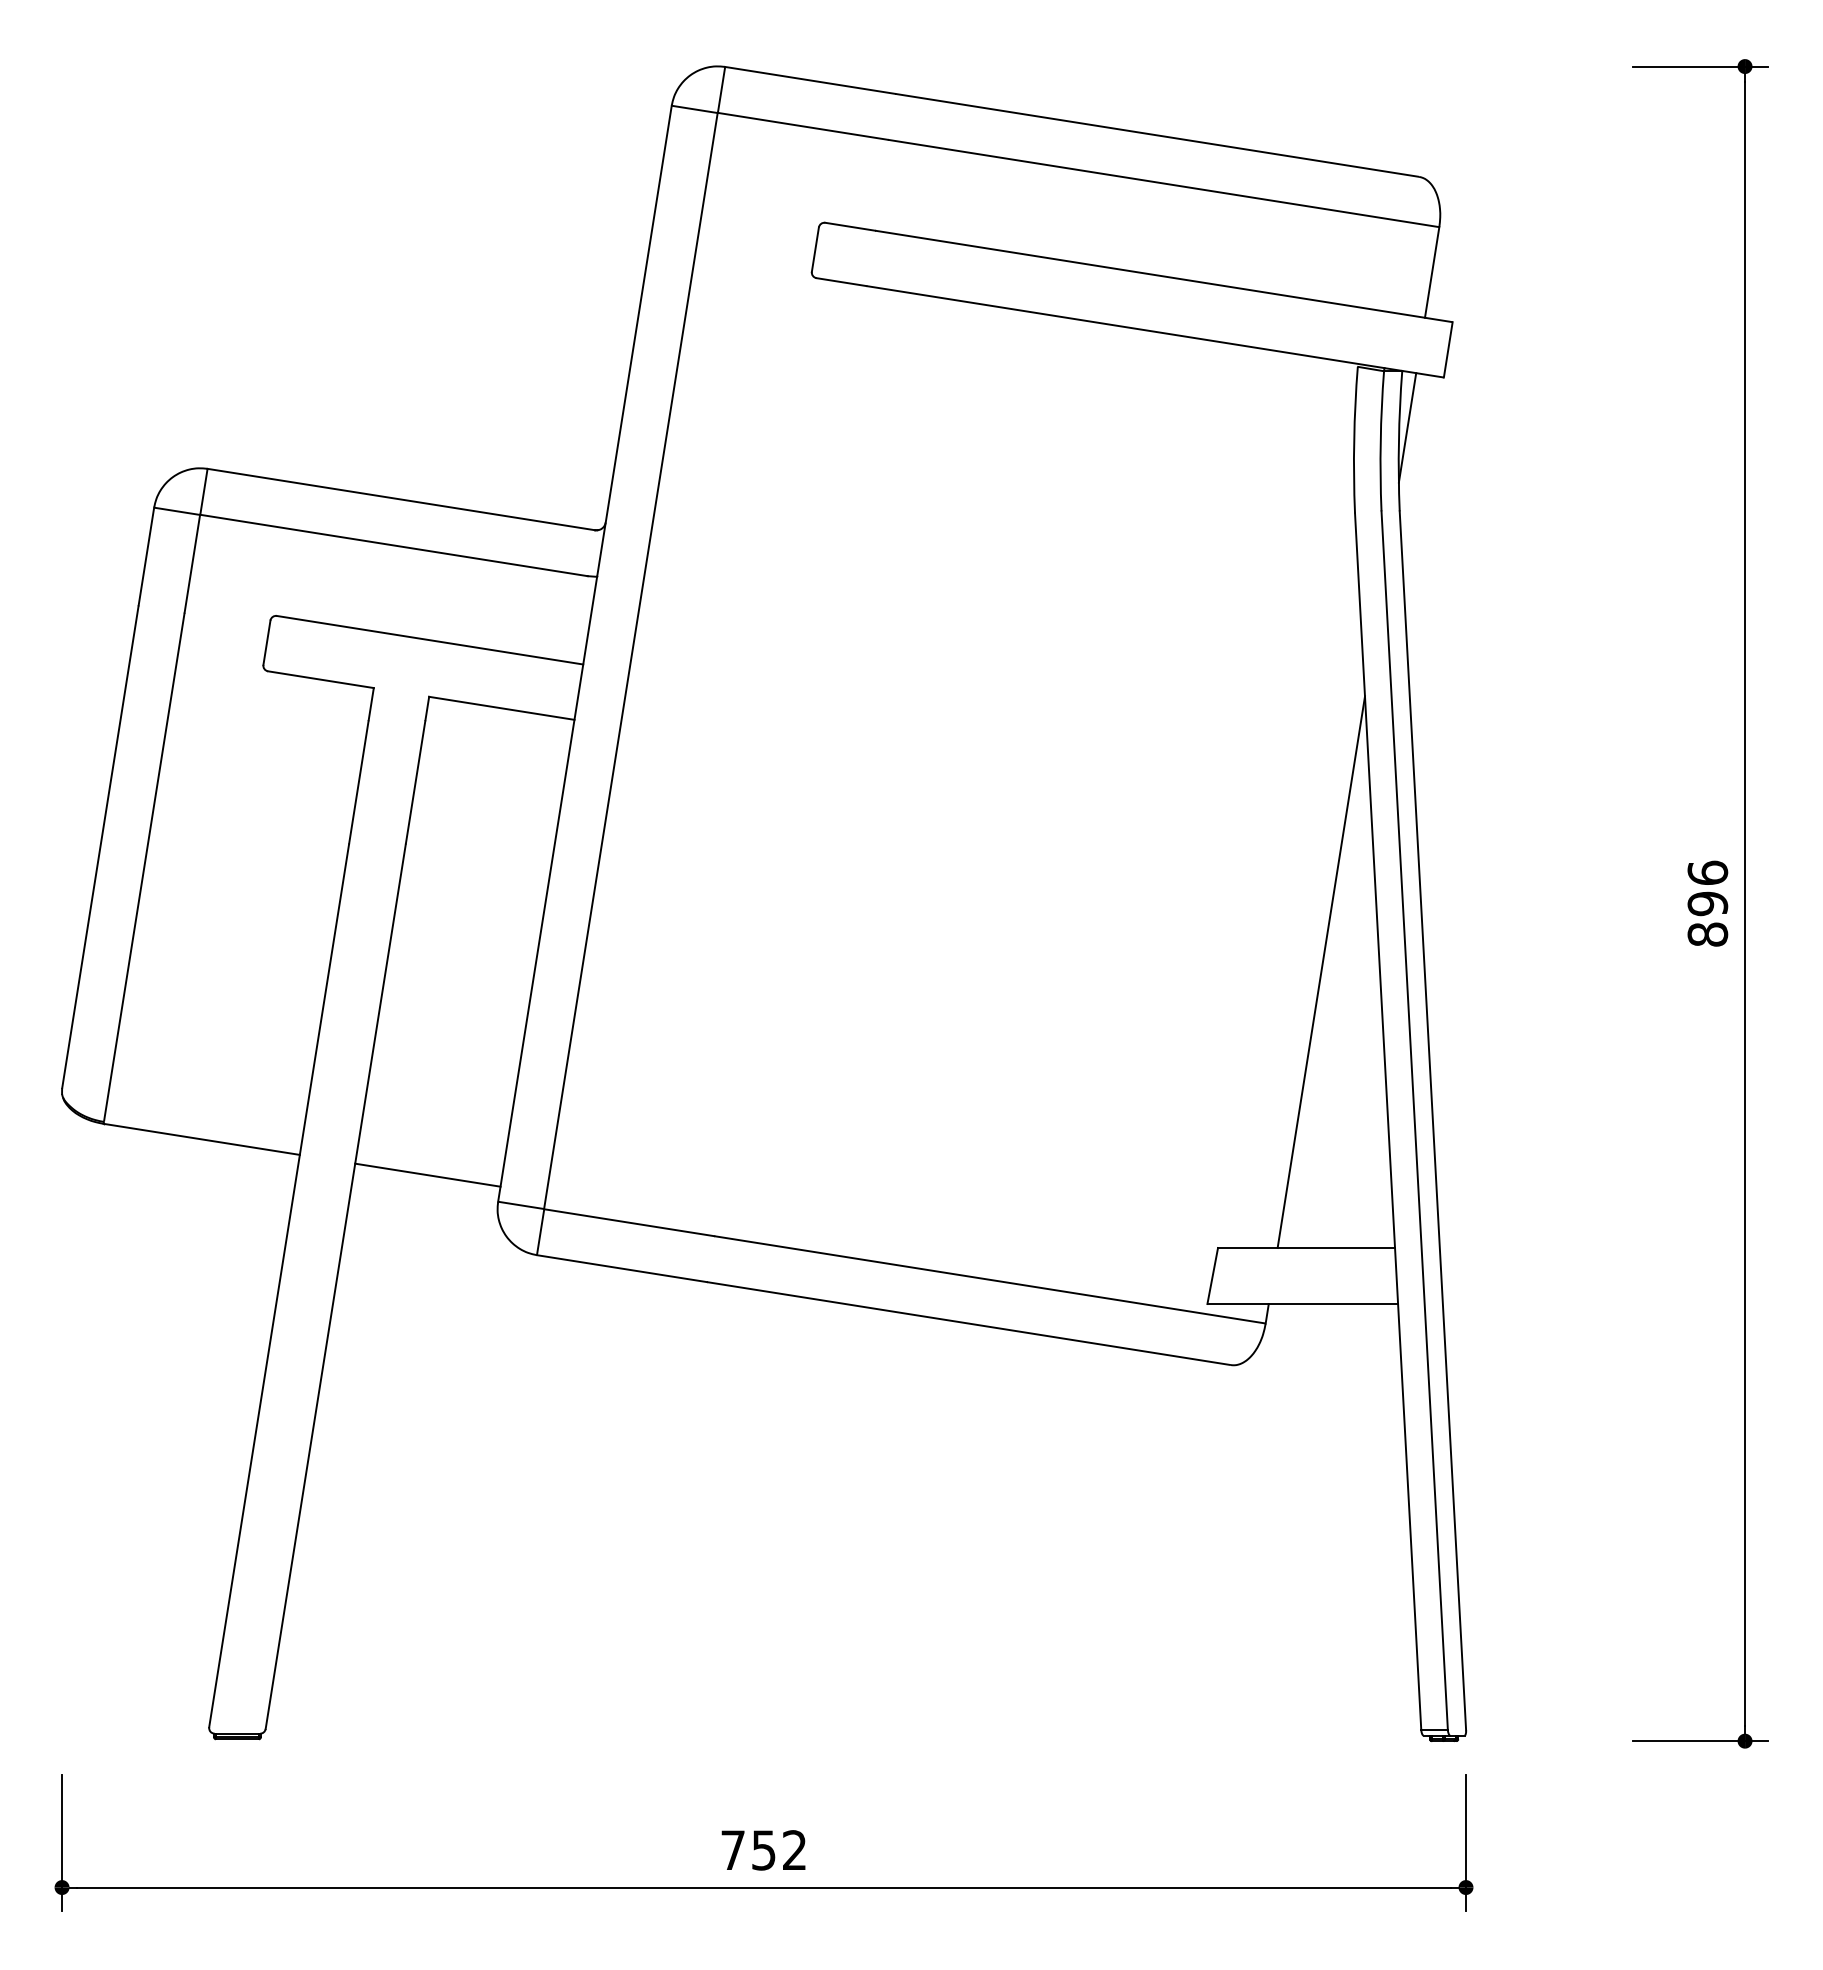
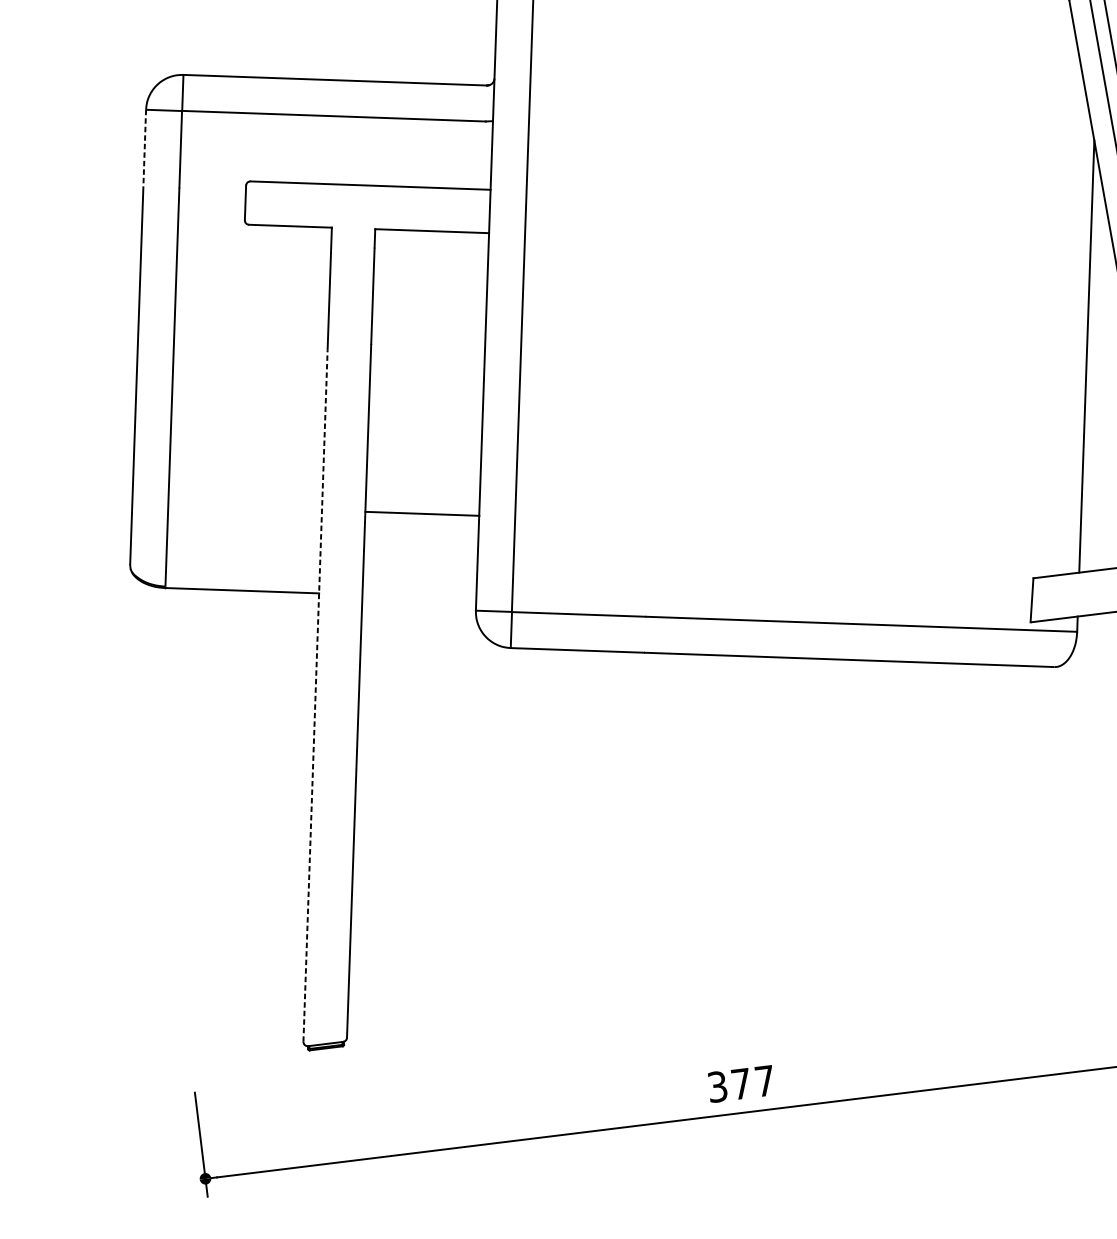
line: (146, 557) -> (144, 148), solid -> dashed
line: (427, 1174) -> (422, 513), moved
line: (279, 1285) -> (315, 695), solid -> dashed
text: (763, 1850) -> (741, 1084), 752 -> 377

